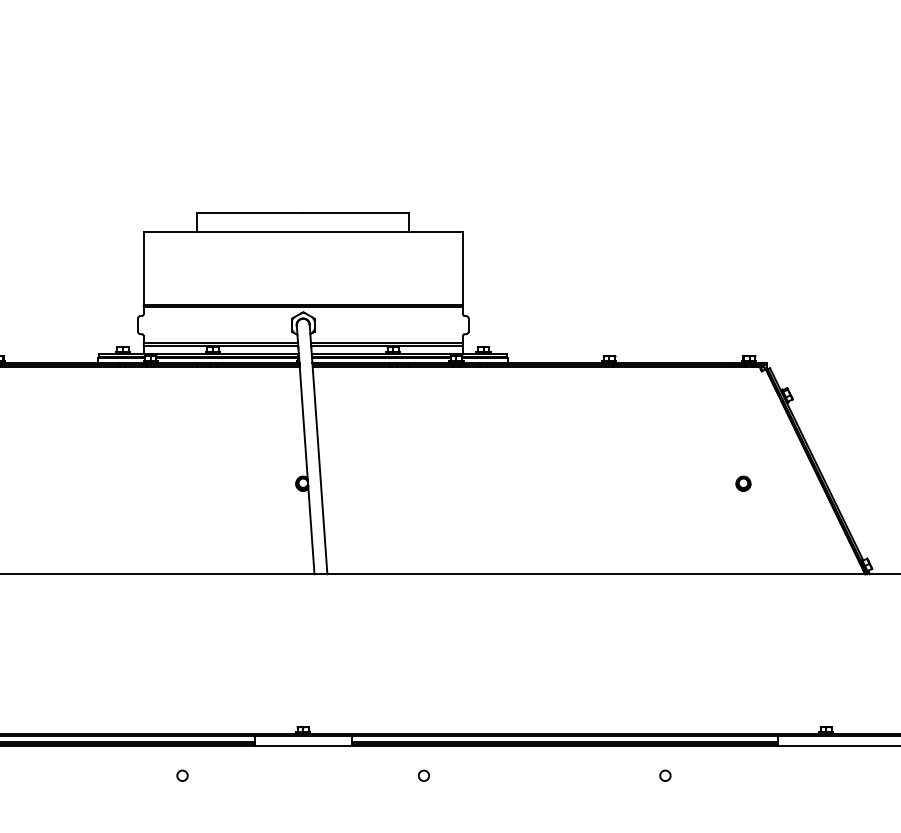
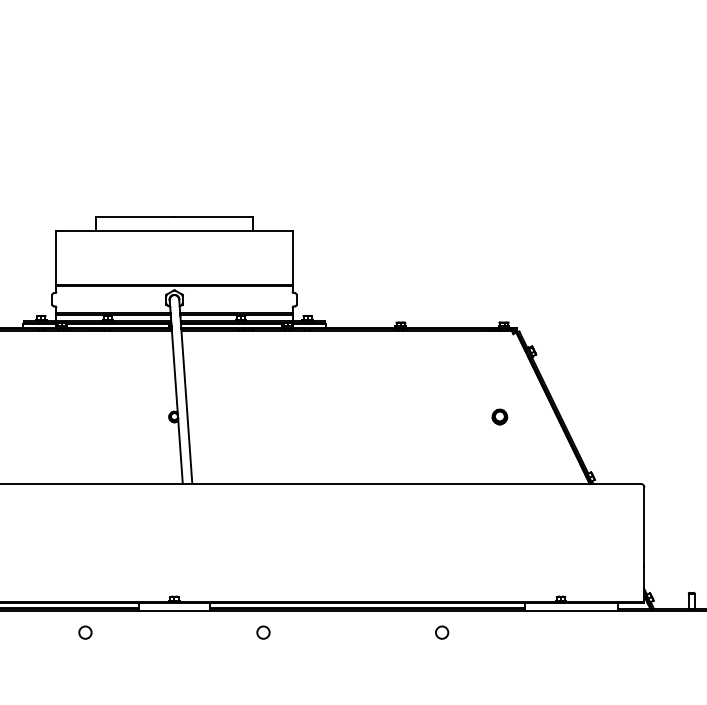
part: (743, 483) -> (499, 416), size x1.4
circle: (181, 775) -> (84, 632), size x1.6
circle: (423, 775) -> (263, 632), size x1.6
circle: (664, 775) -> (441, 632), size x1.6

